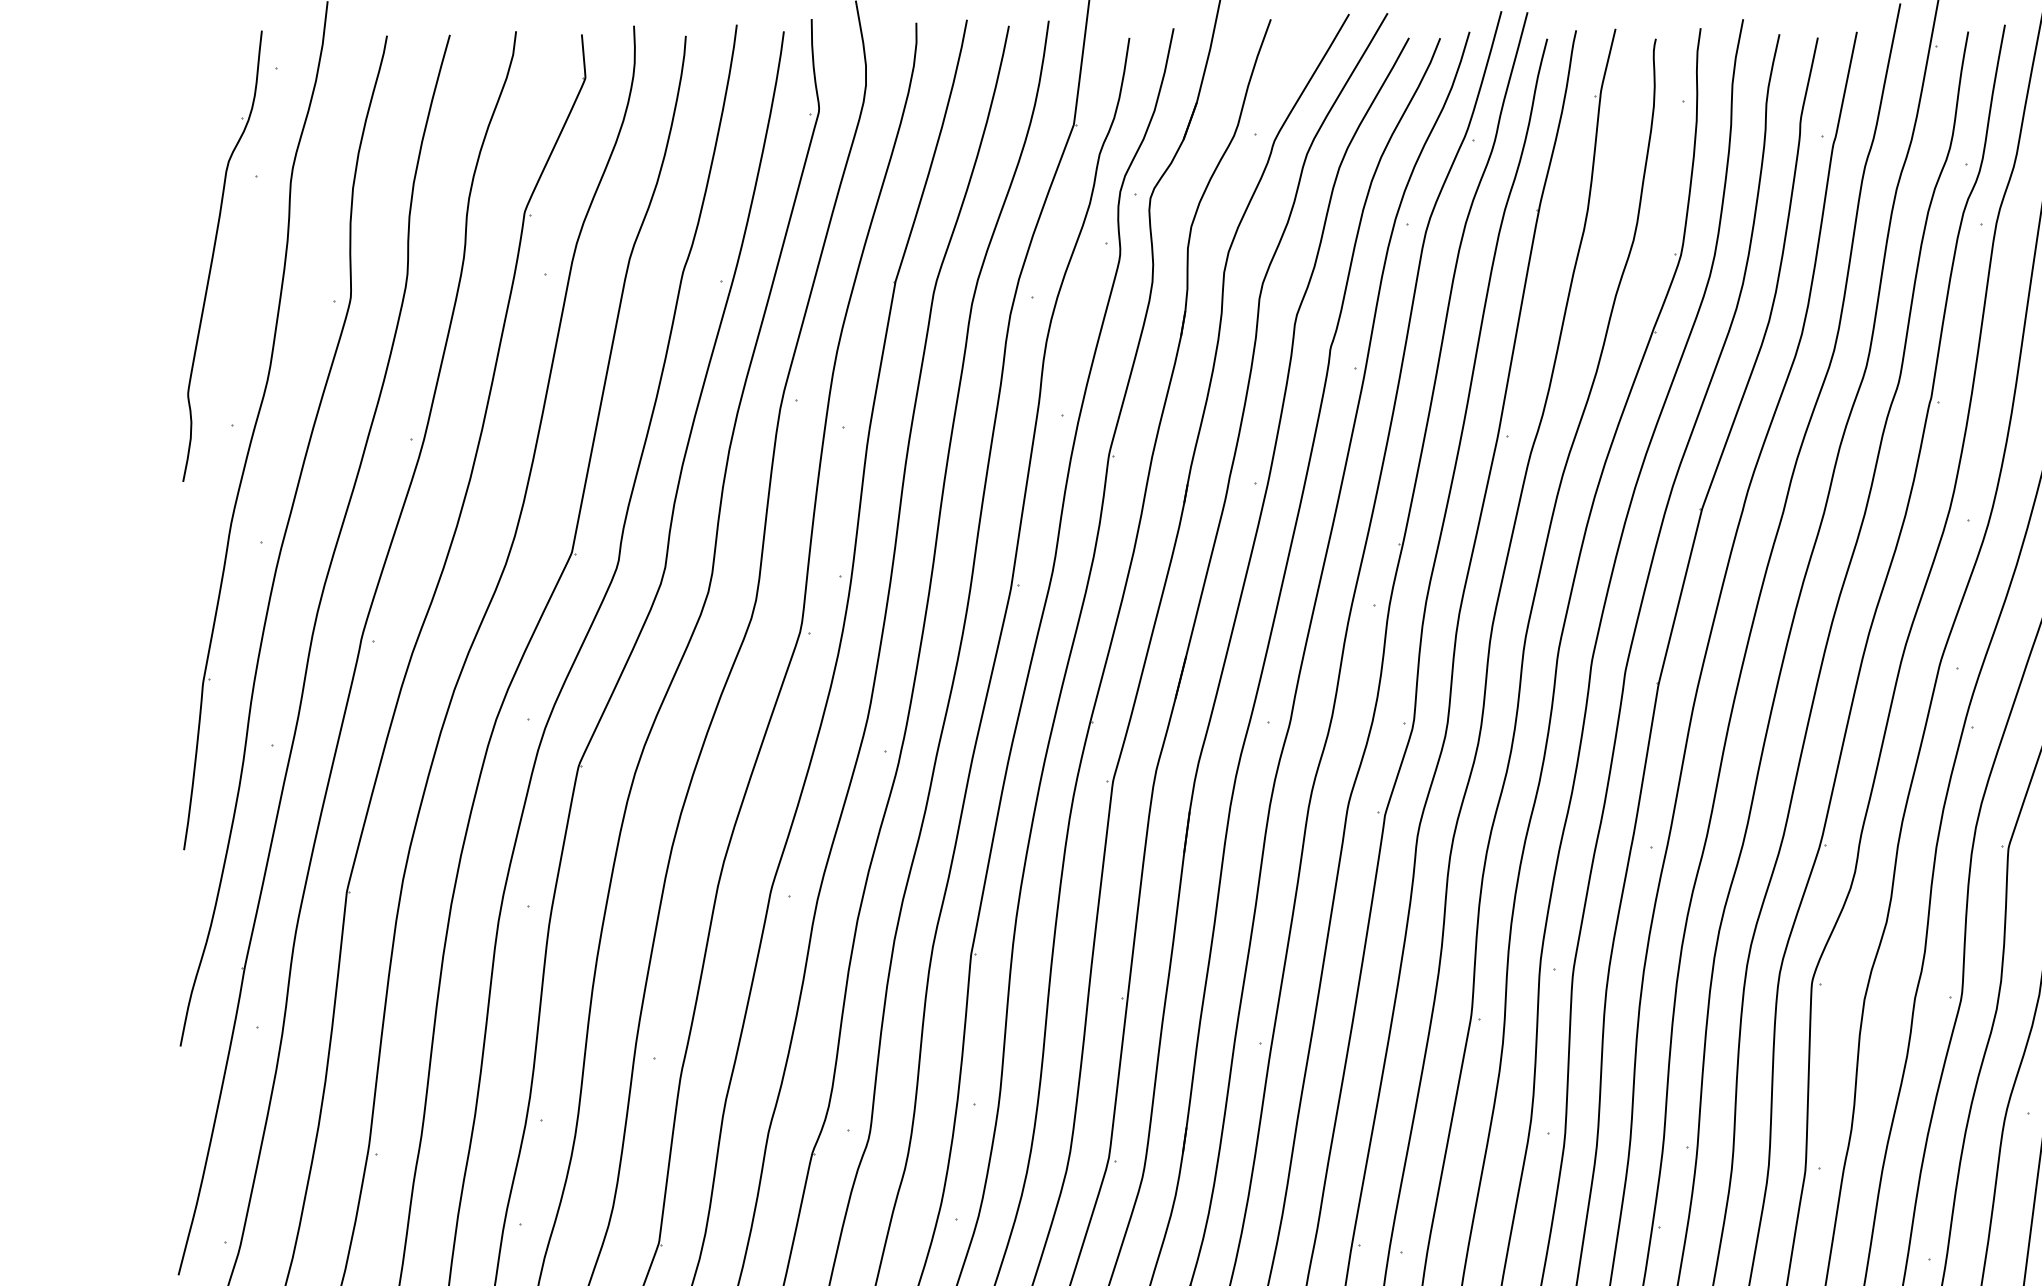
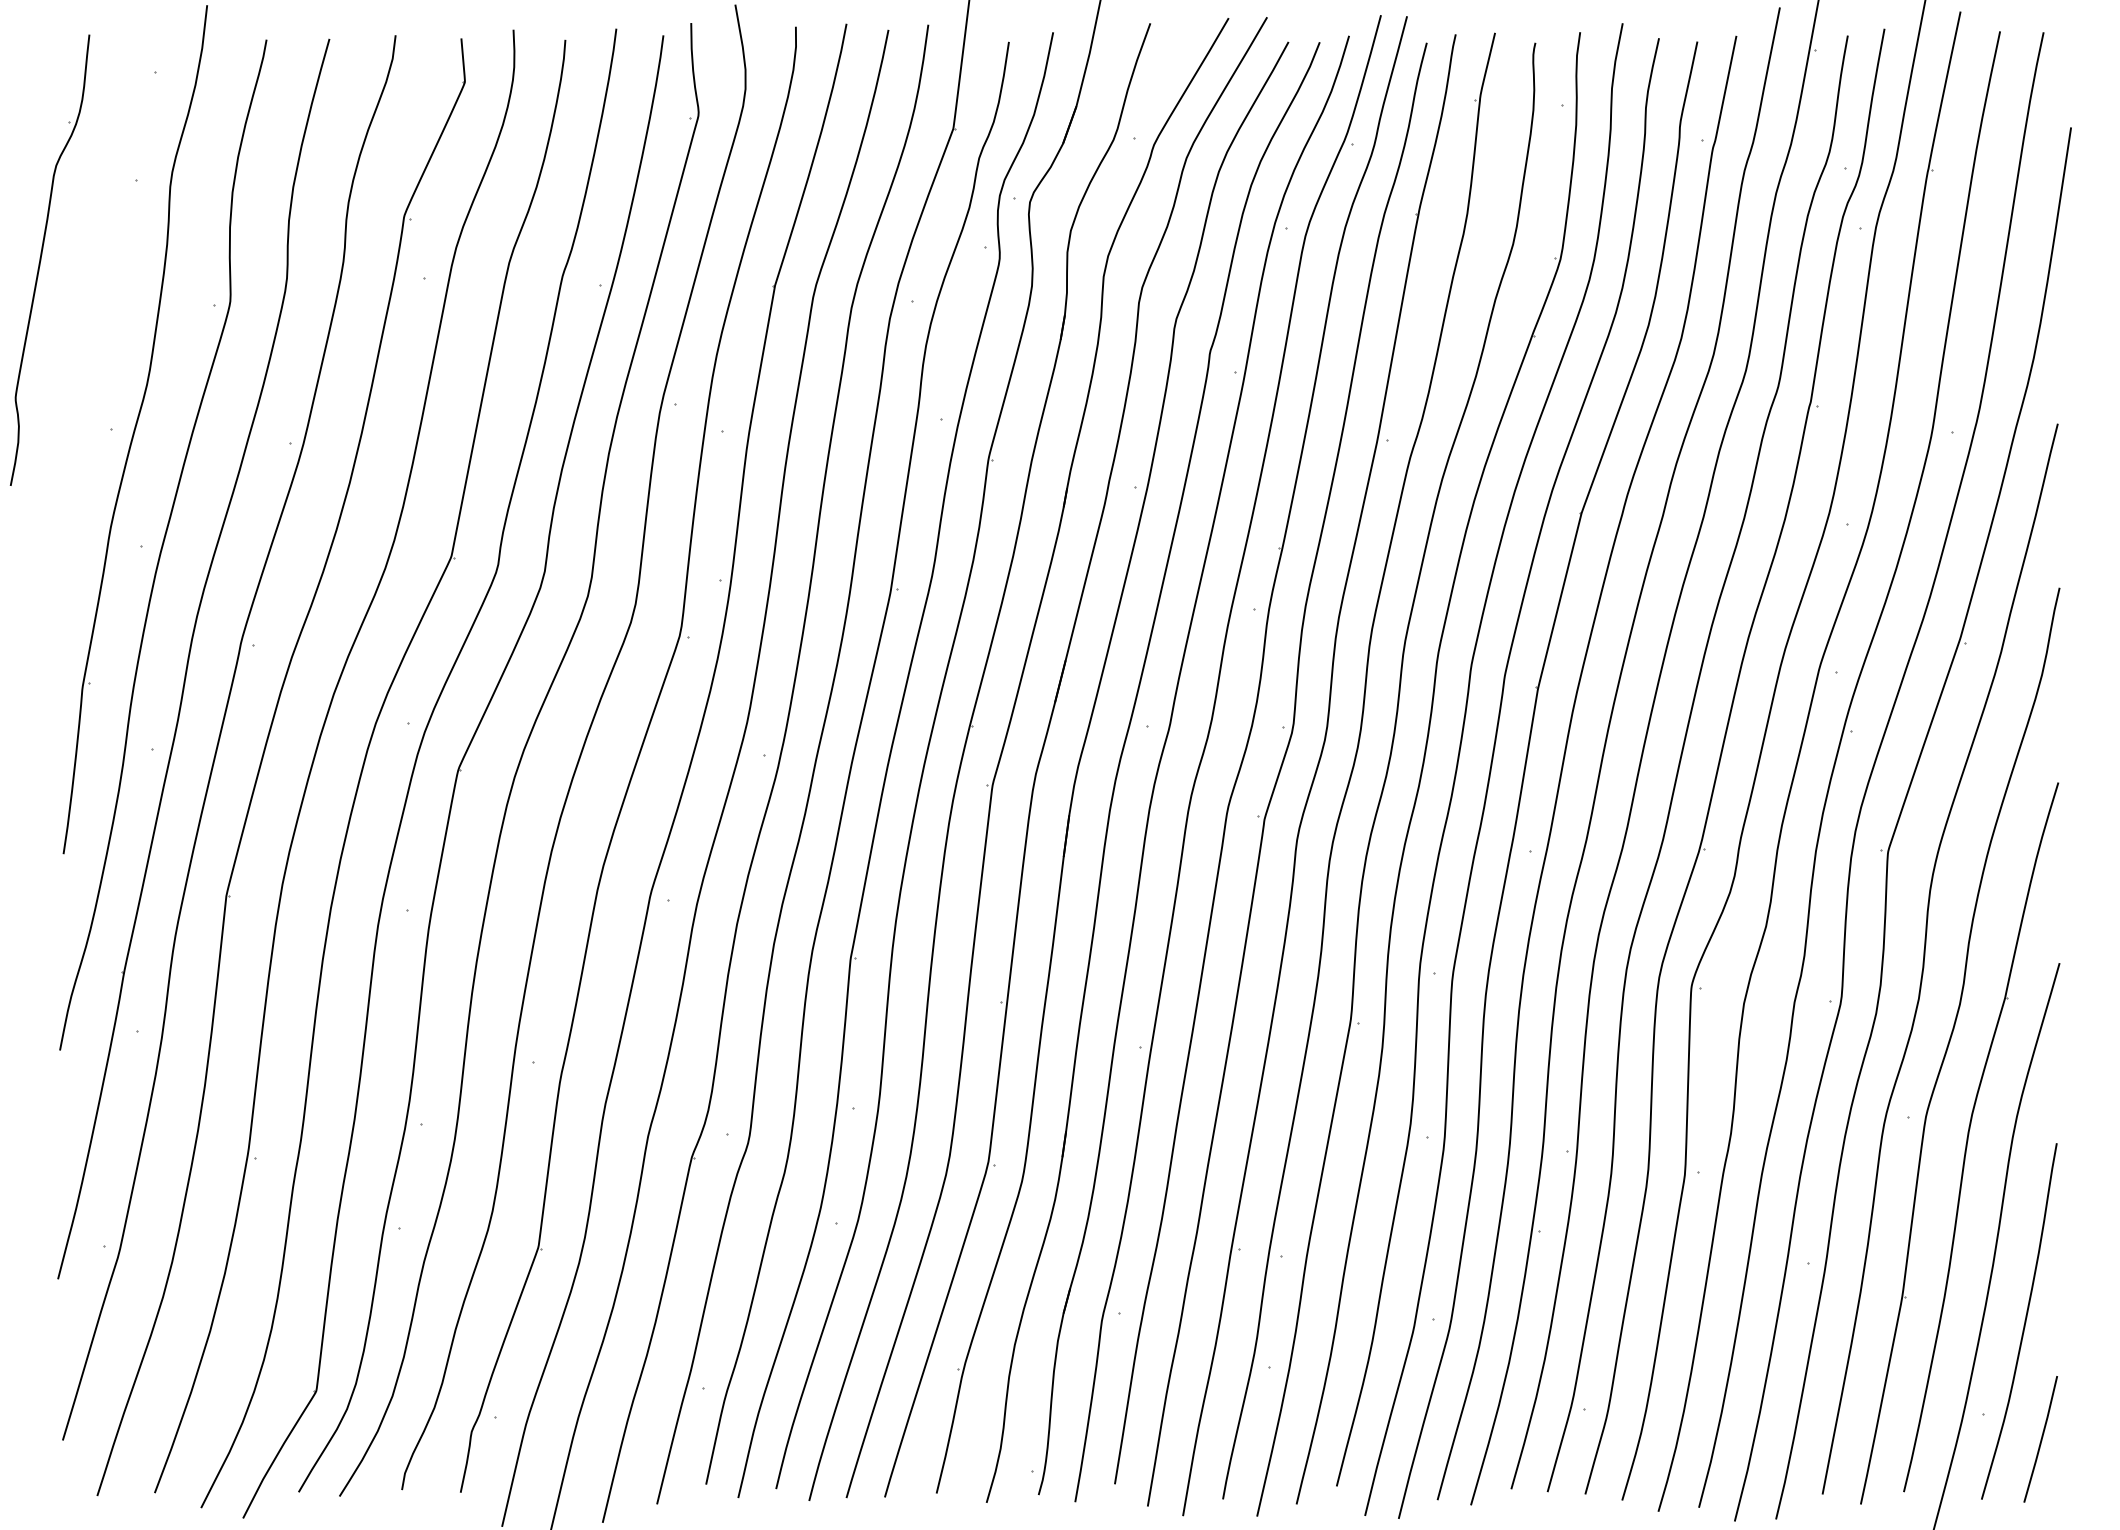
part: (213, 255) -> (41, 259), moved

